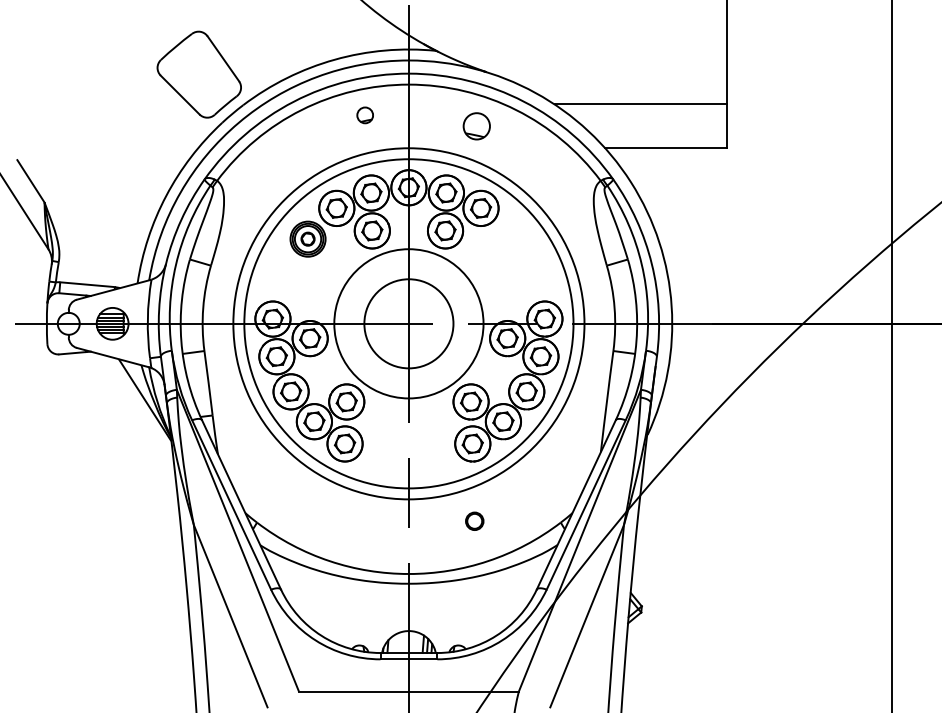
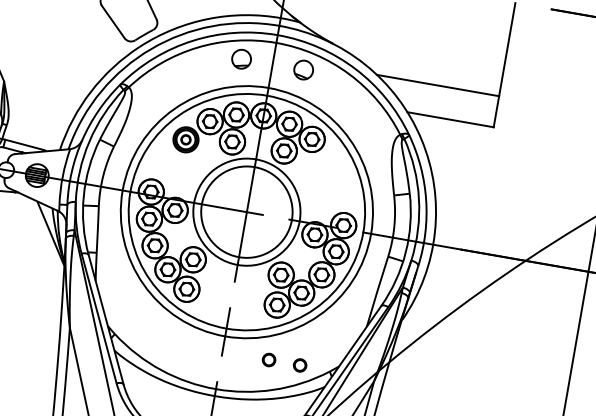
part: (365, 115) -> (241, 59), size x1.67
part: (476, 126) -> (303, 70), moved
circle: (408, 323) -> (246, 211), size x1.43
circle: (518, 520) -> (300, 364), added

